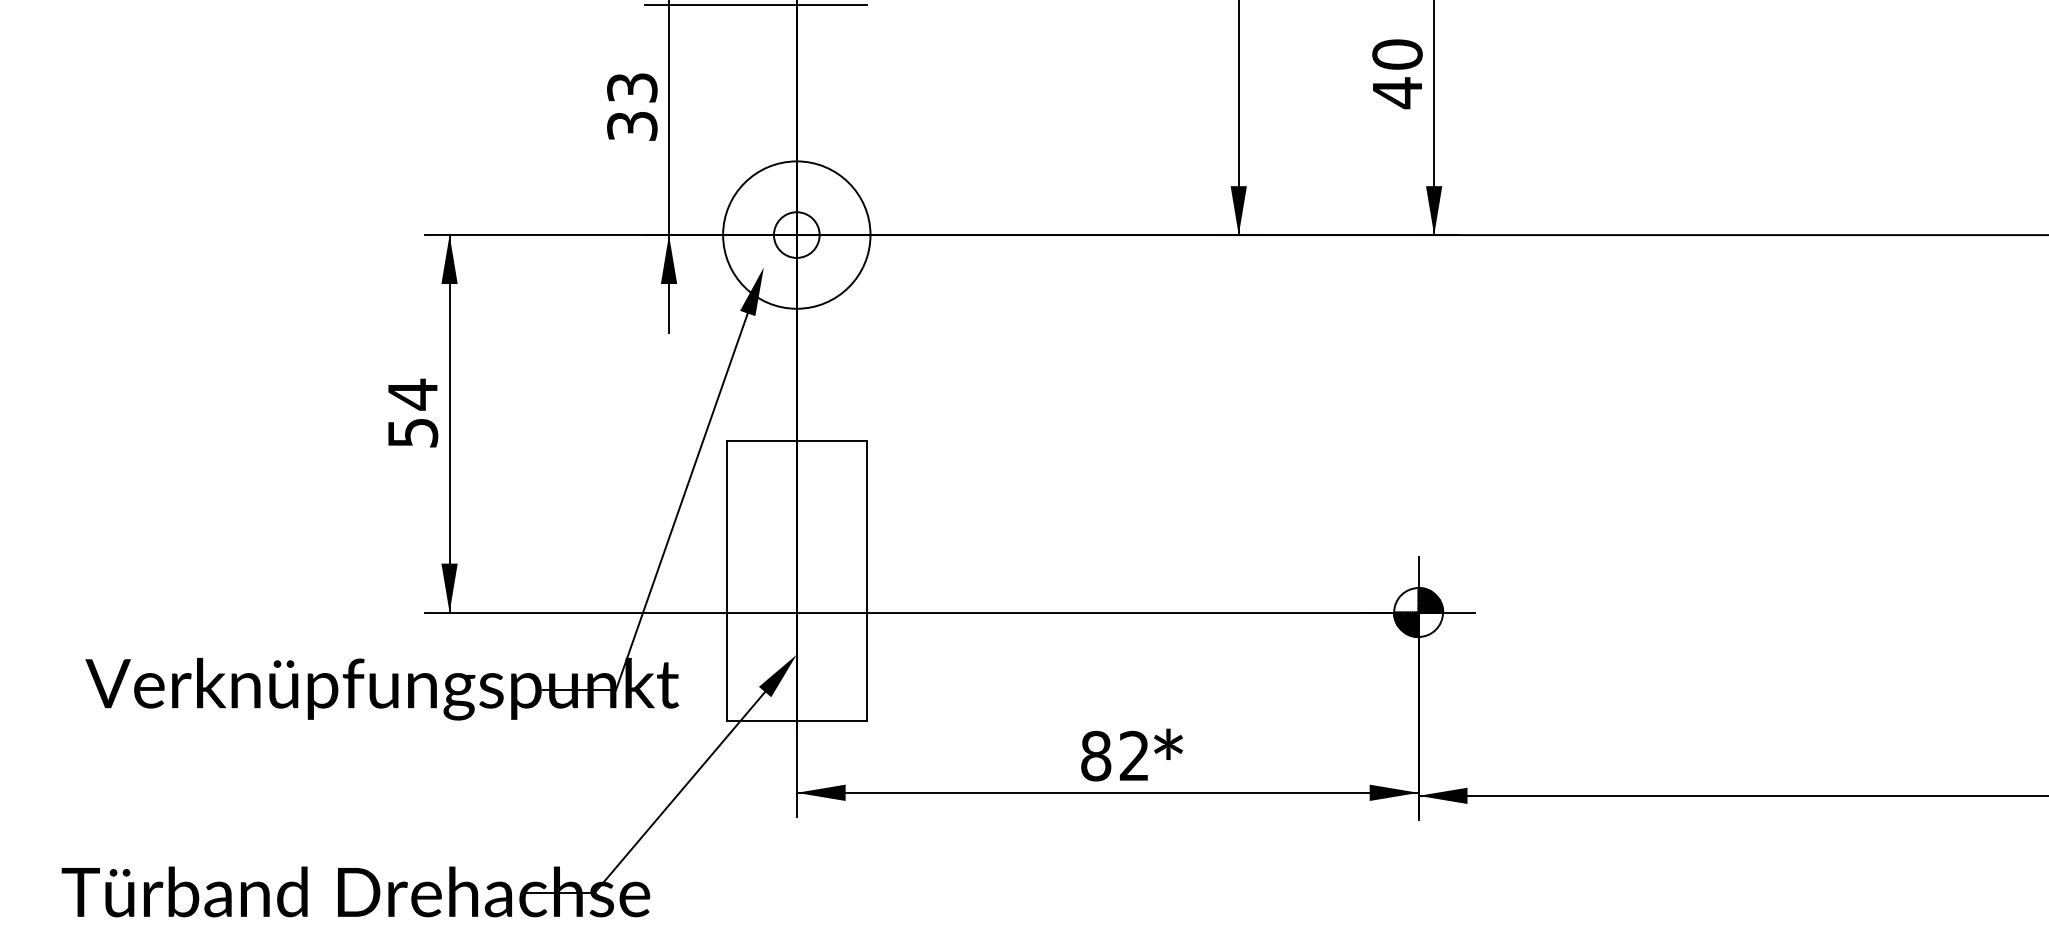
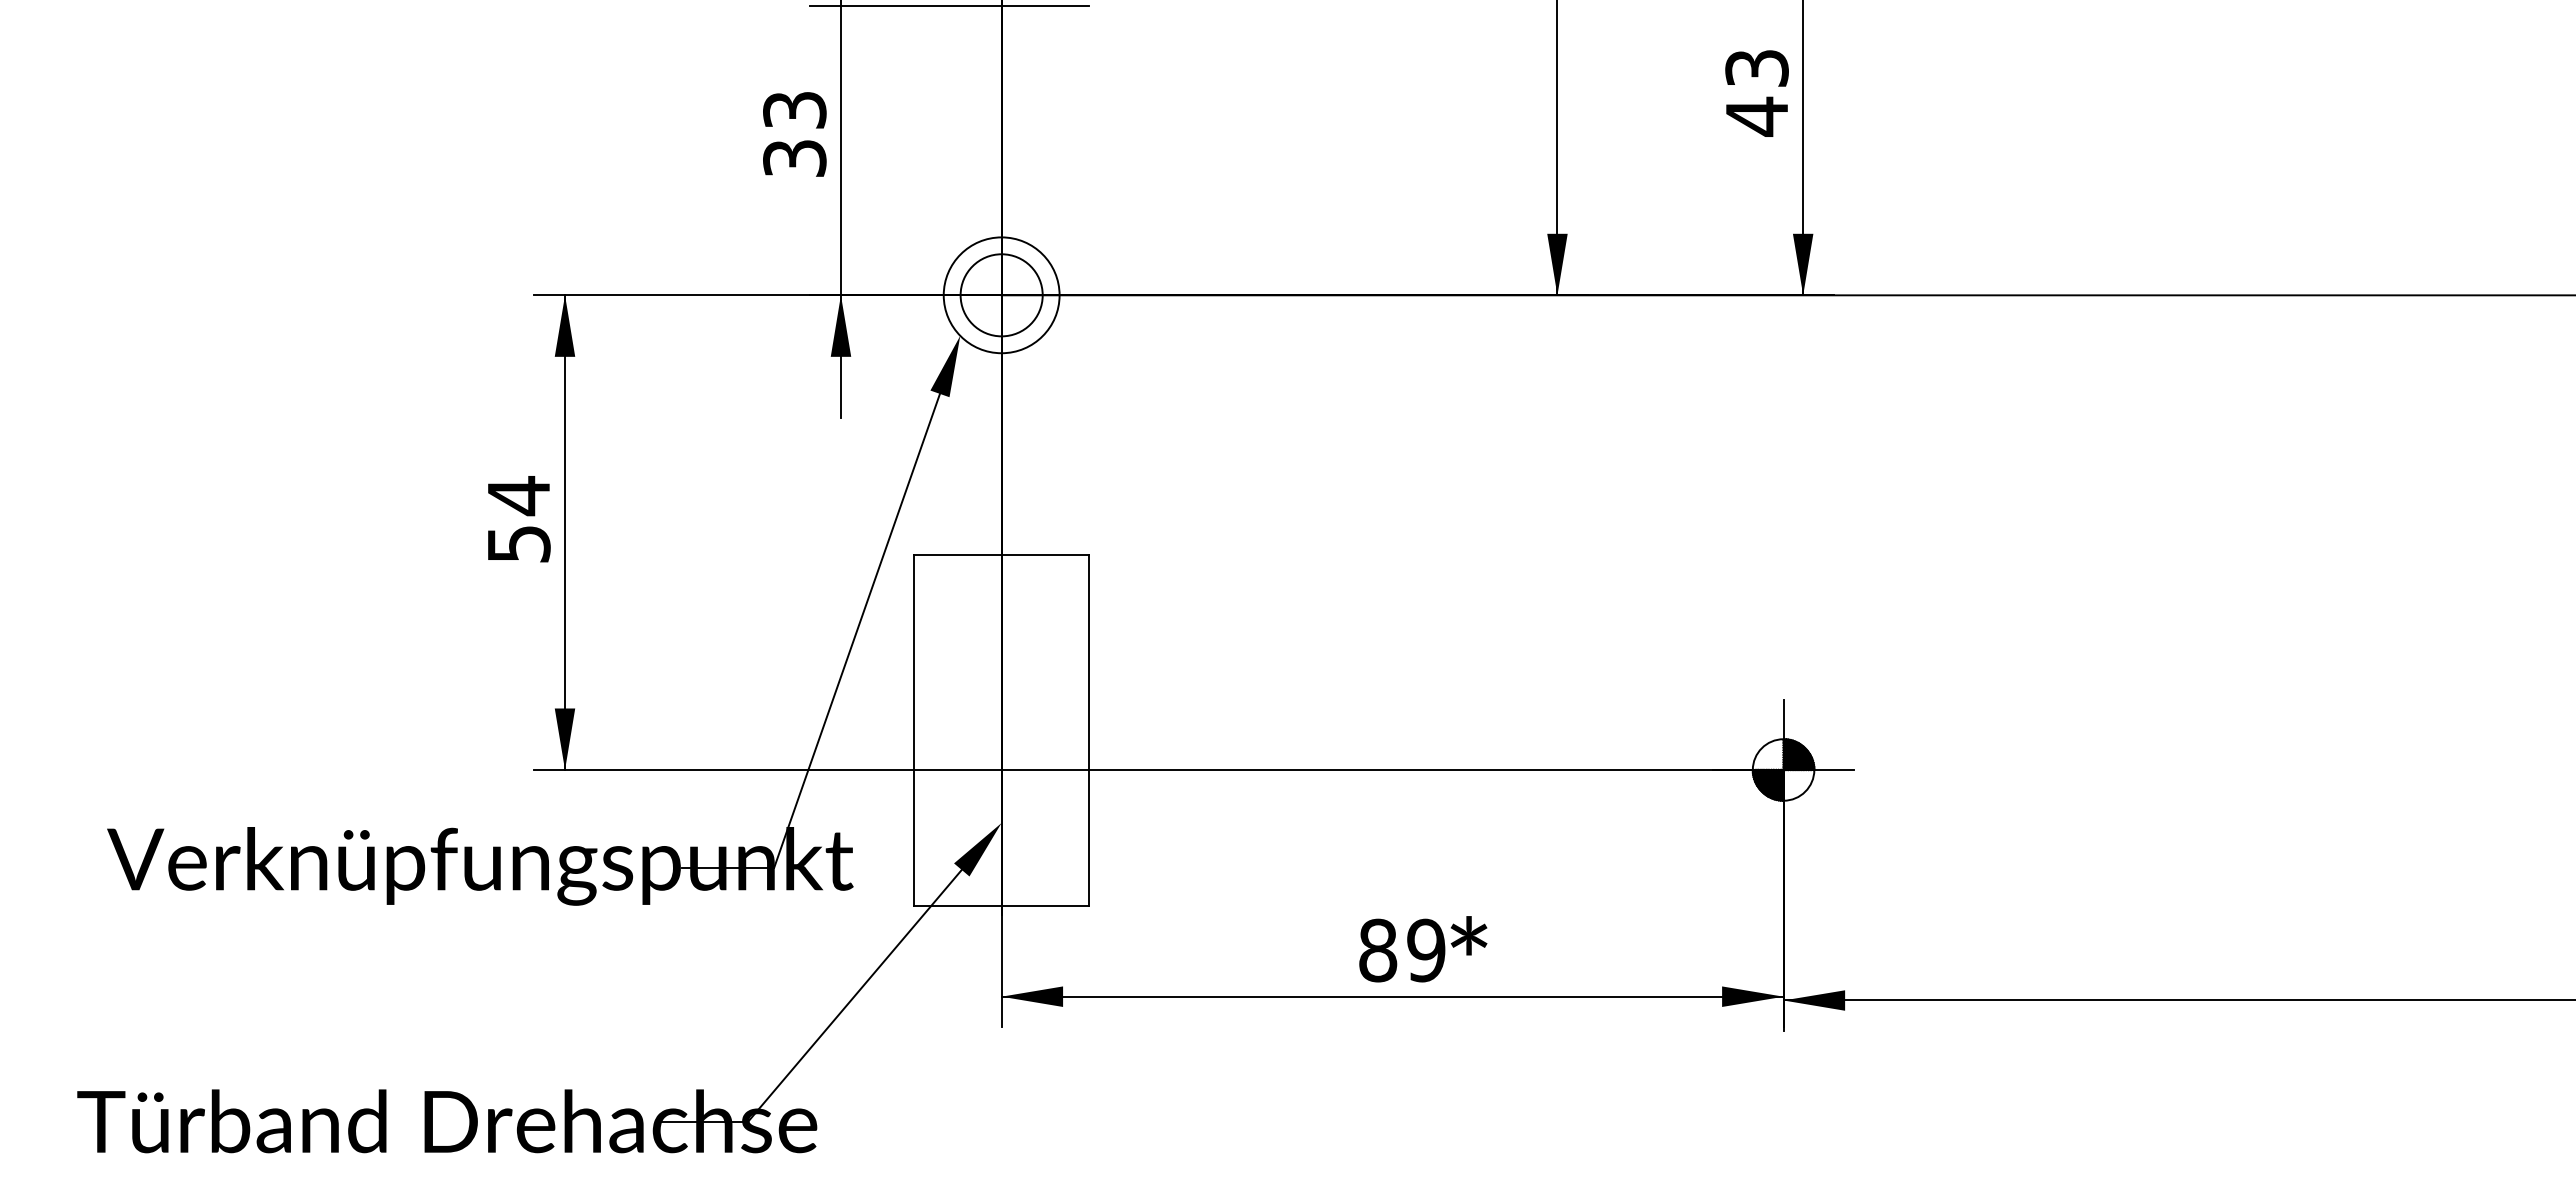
text: (1397, 54) -> (1756, 68), 40 -> 43
circle: (796, 235) -> (1001, 295), size x0.62
circle: (796, 235) -> (1001, 295), size x1.43
text: (1134, 756) -> (1426, 950), 82 -> 89

